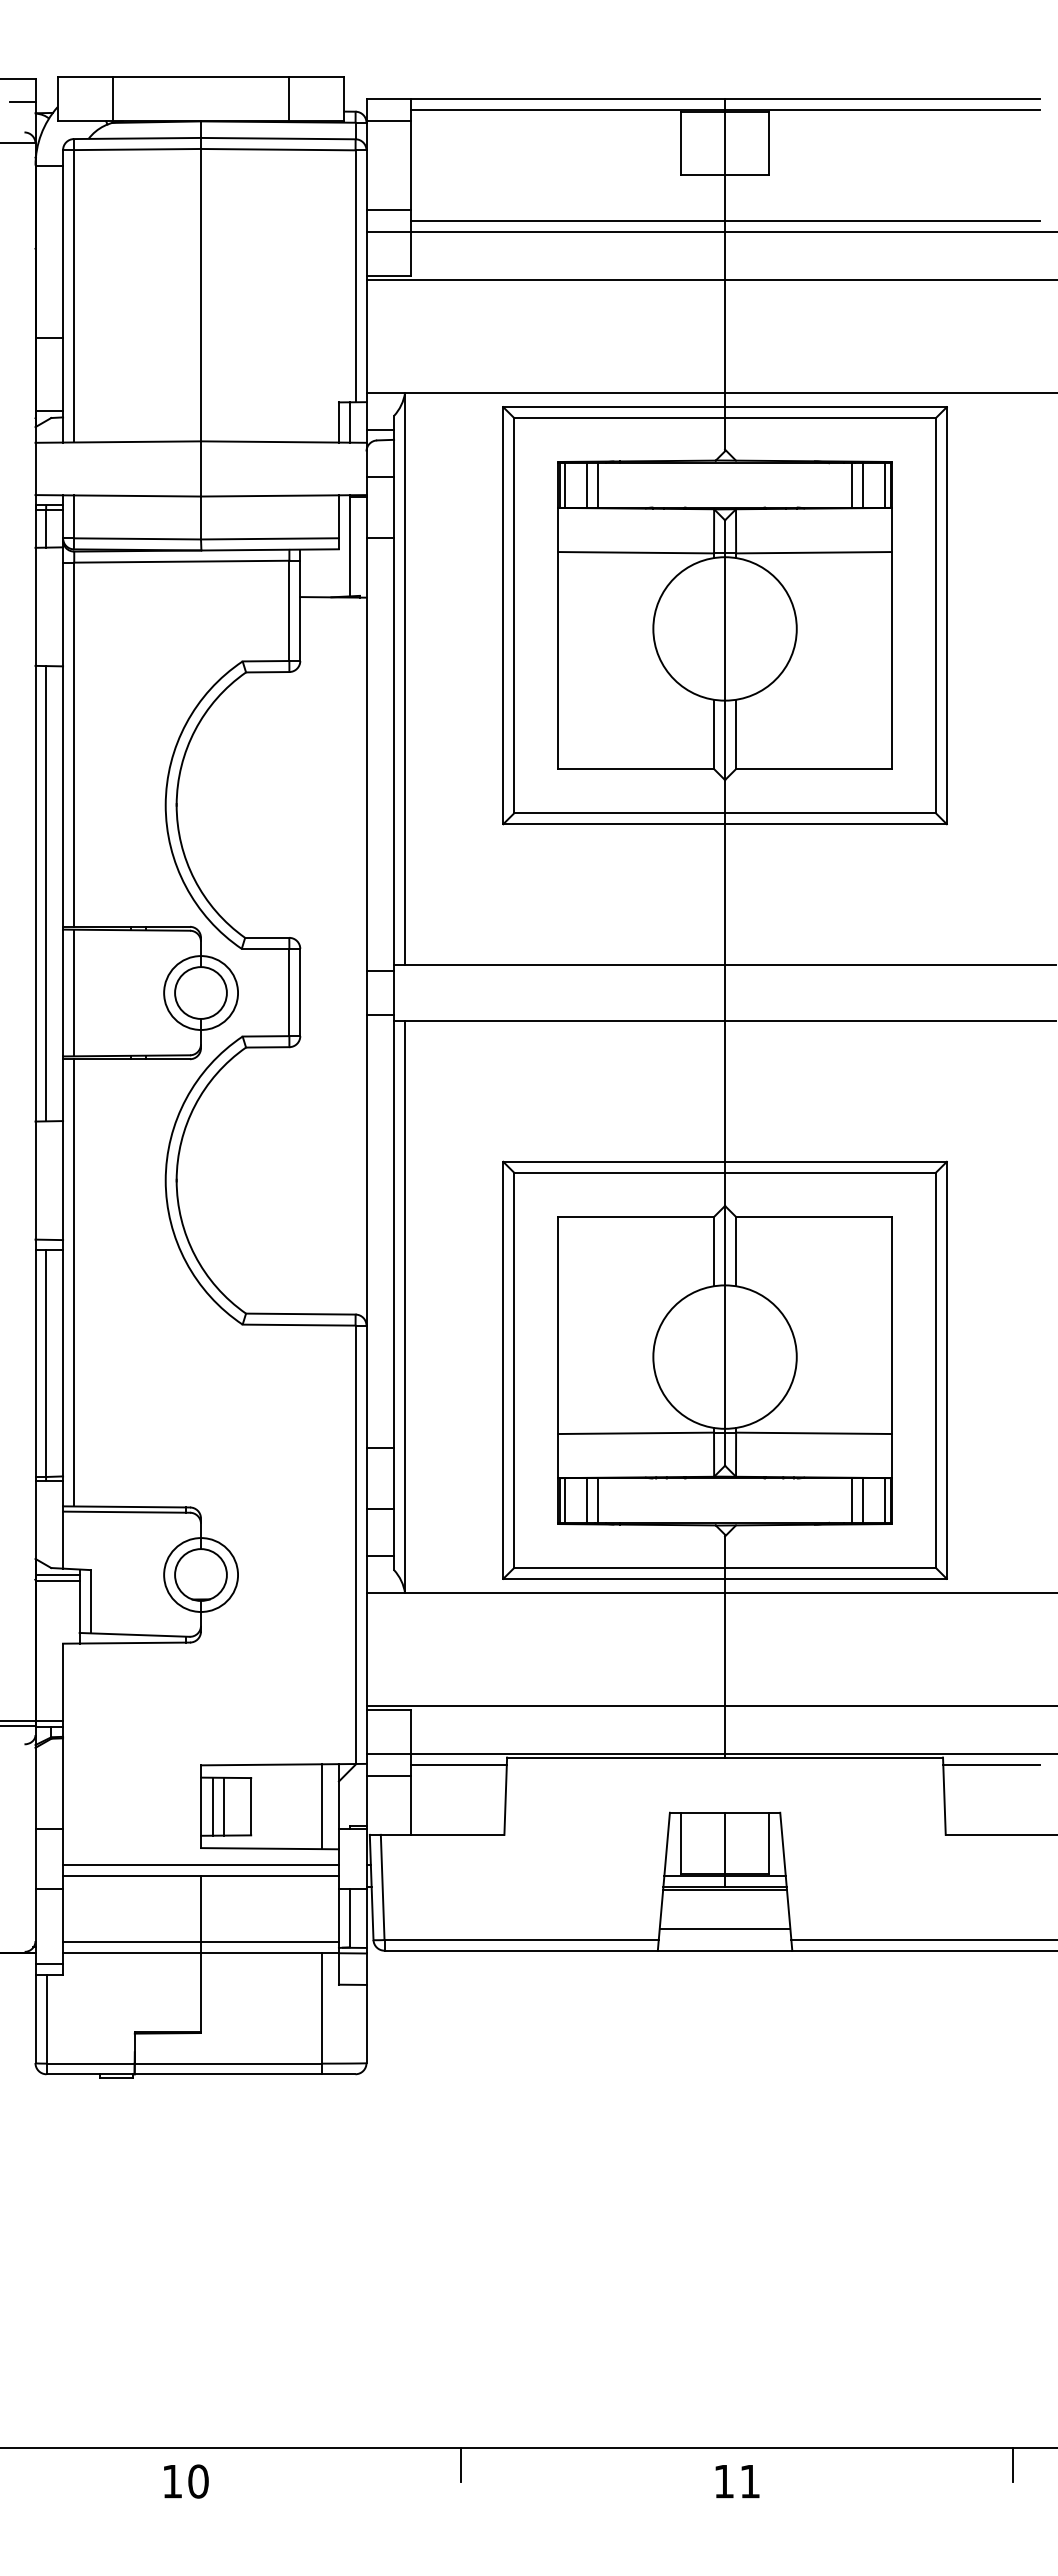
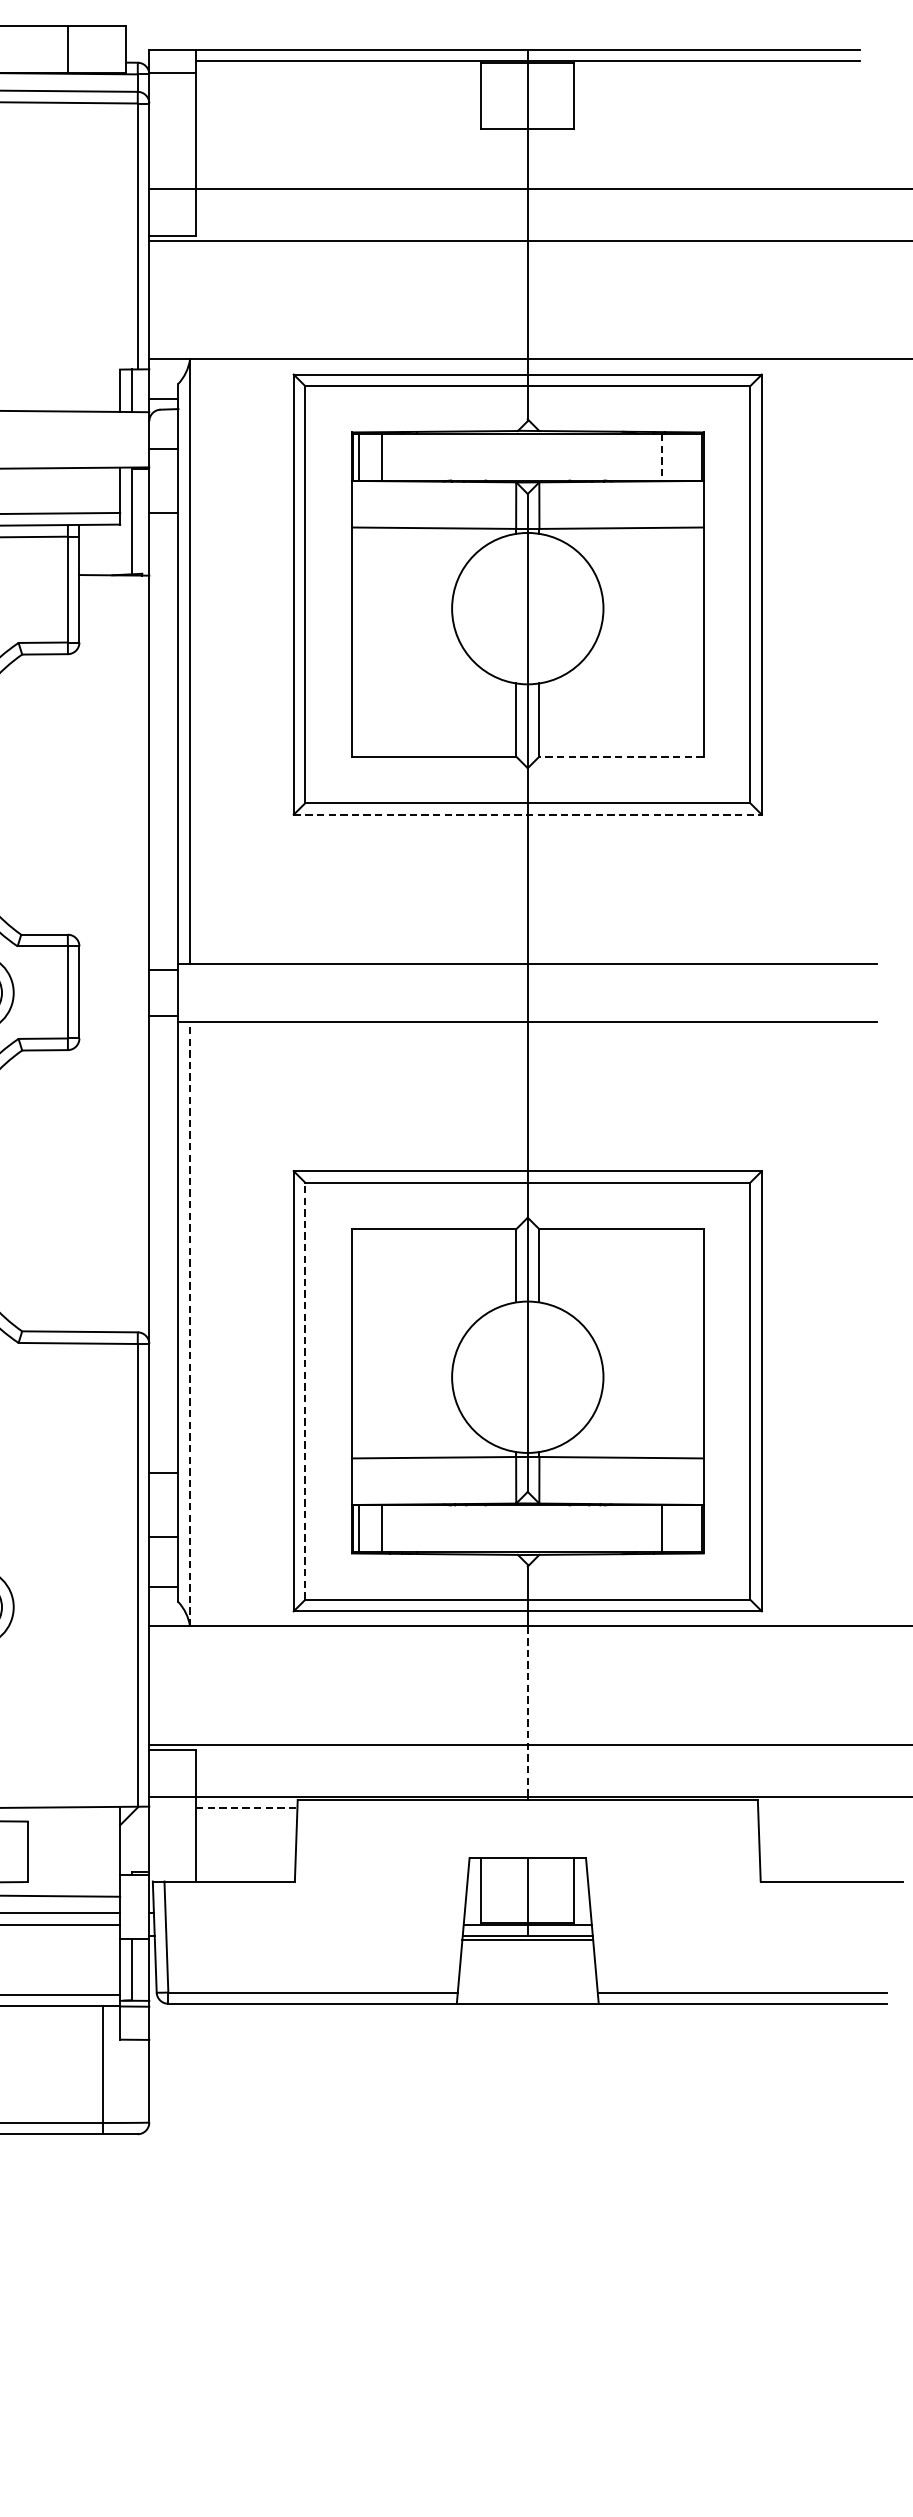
line: (388, 209) -> (172, 165), removed
line: (724, 220) -> (527, 177), removed
line: (598, 485) -> (394, 457), removed
line: (851, 485) -> (661, 457), solid -> dashed
line: (862, 485) -> (672, 457), removed
line: (885, 485) -> (697, 457), removed
line: (813, 769) -> (621, 757), solid -> dashed
line: (725, 824) -> (528, 815), solid -> dashed
line: (405, 1306) -> (190, 1323), solid -> dashed
line: (514, 1369) -> (305, 1390), solid -> dashed
line: (598, 1500) -> (394, 1528), removed
line: (862, 1500) -> (672, 1528), removed
line: (885, 1500) -> (697, 1528), removed
line: (725, 1673) -> (528, 1711), solid -> dashed
line: (459, 1765) -> (247, 1808), solid -> dashed
line: (991, 1765) -> (809, 1808), removed
line: (388, 1776) -> (172, 1819), removed
line: (322, 1806) -> (102, 1851), removed
line: (724, 1928) -> (527, 1980), removed

